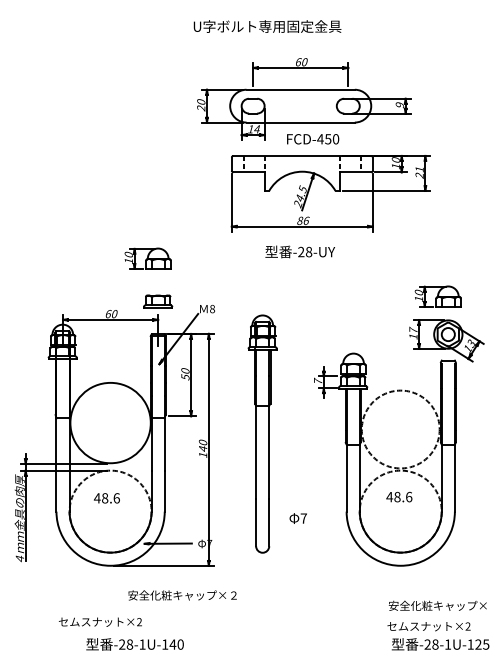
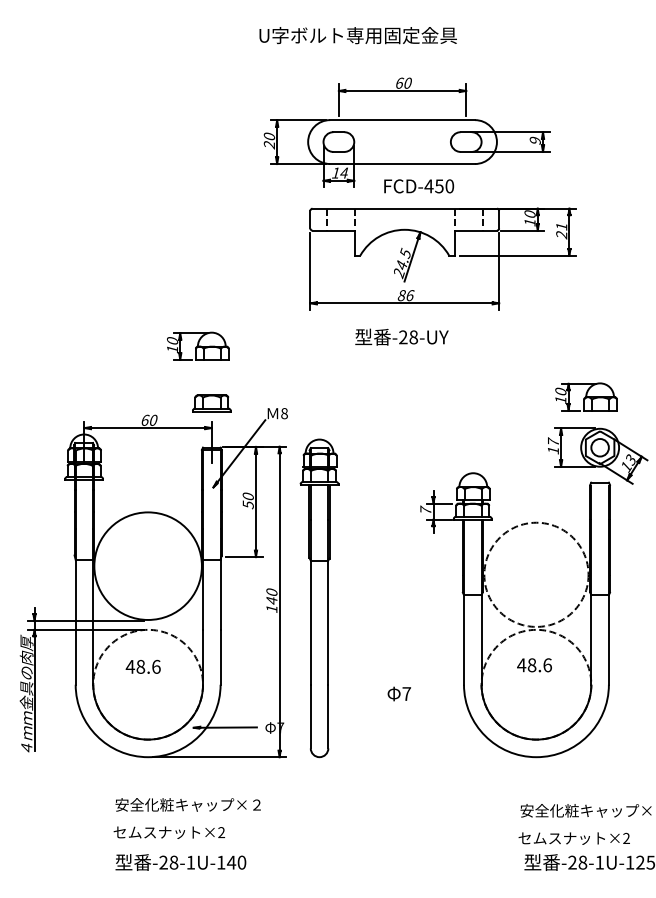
part: (262, 433) -> (319, 597), moved
text: (182, 595) -> (188, 804), moved
text: (100, 621) -> (169, 831), moved

